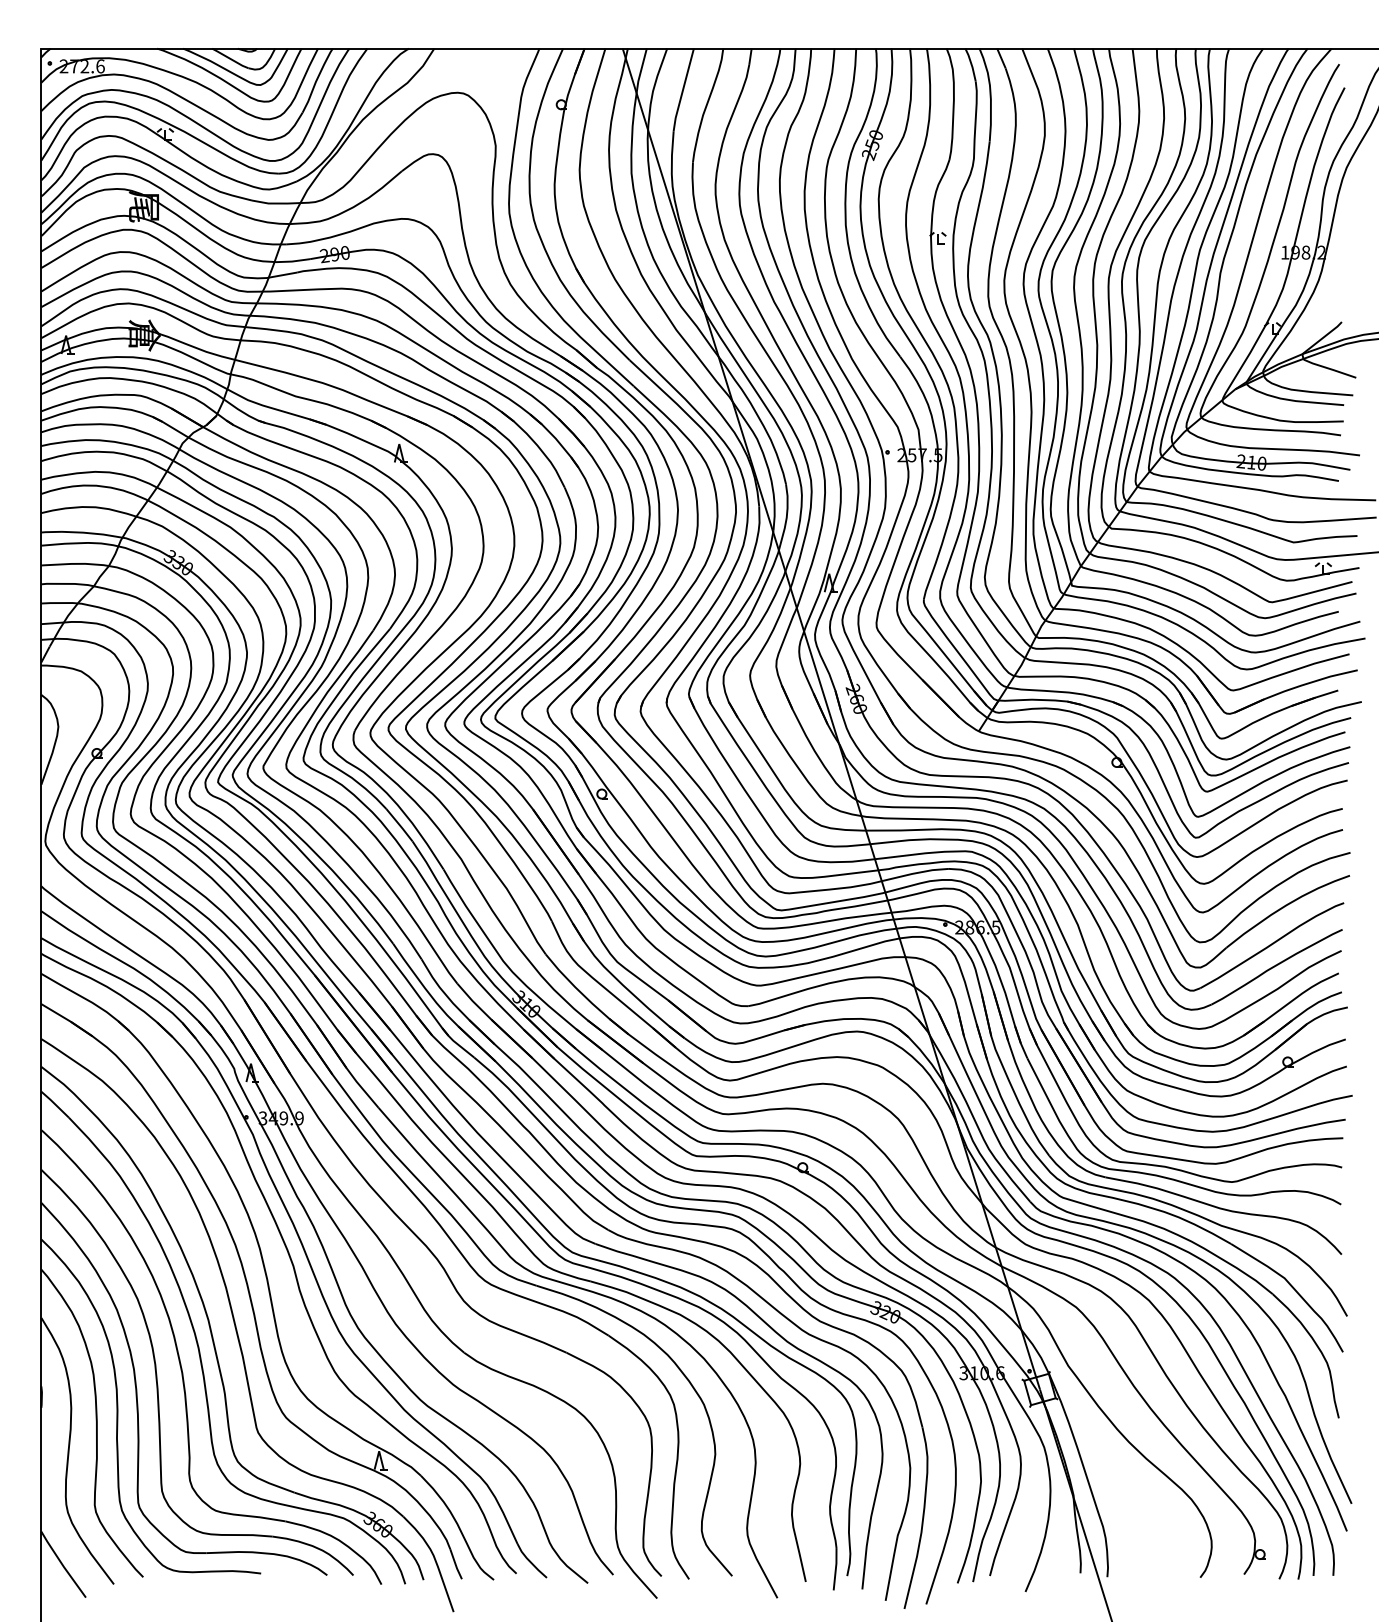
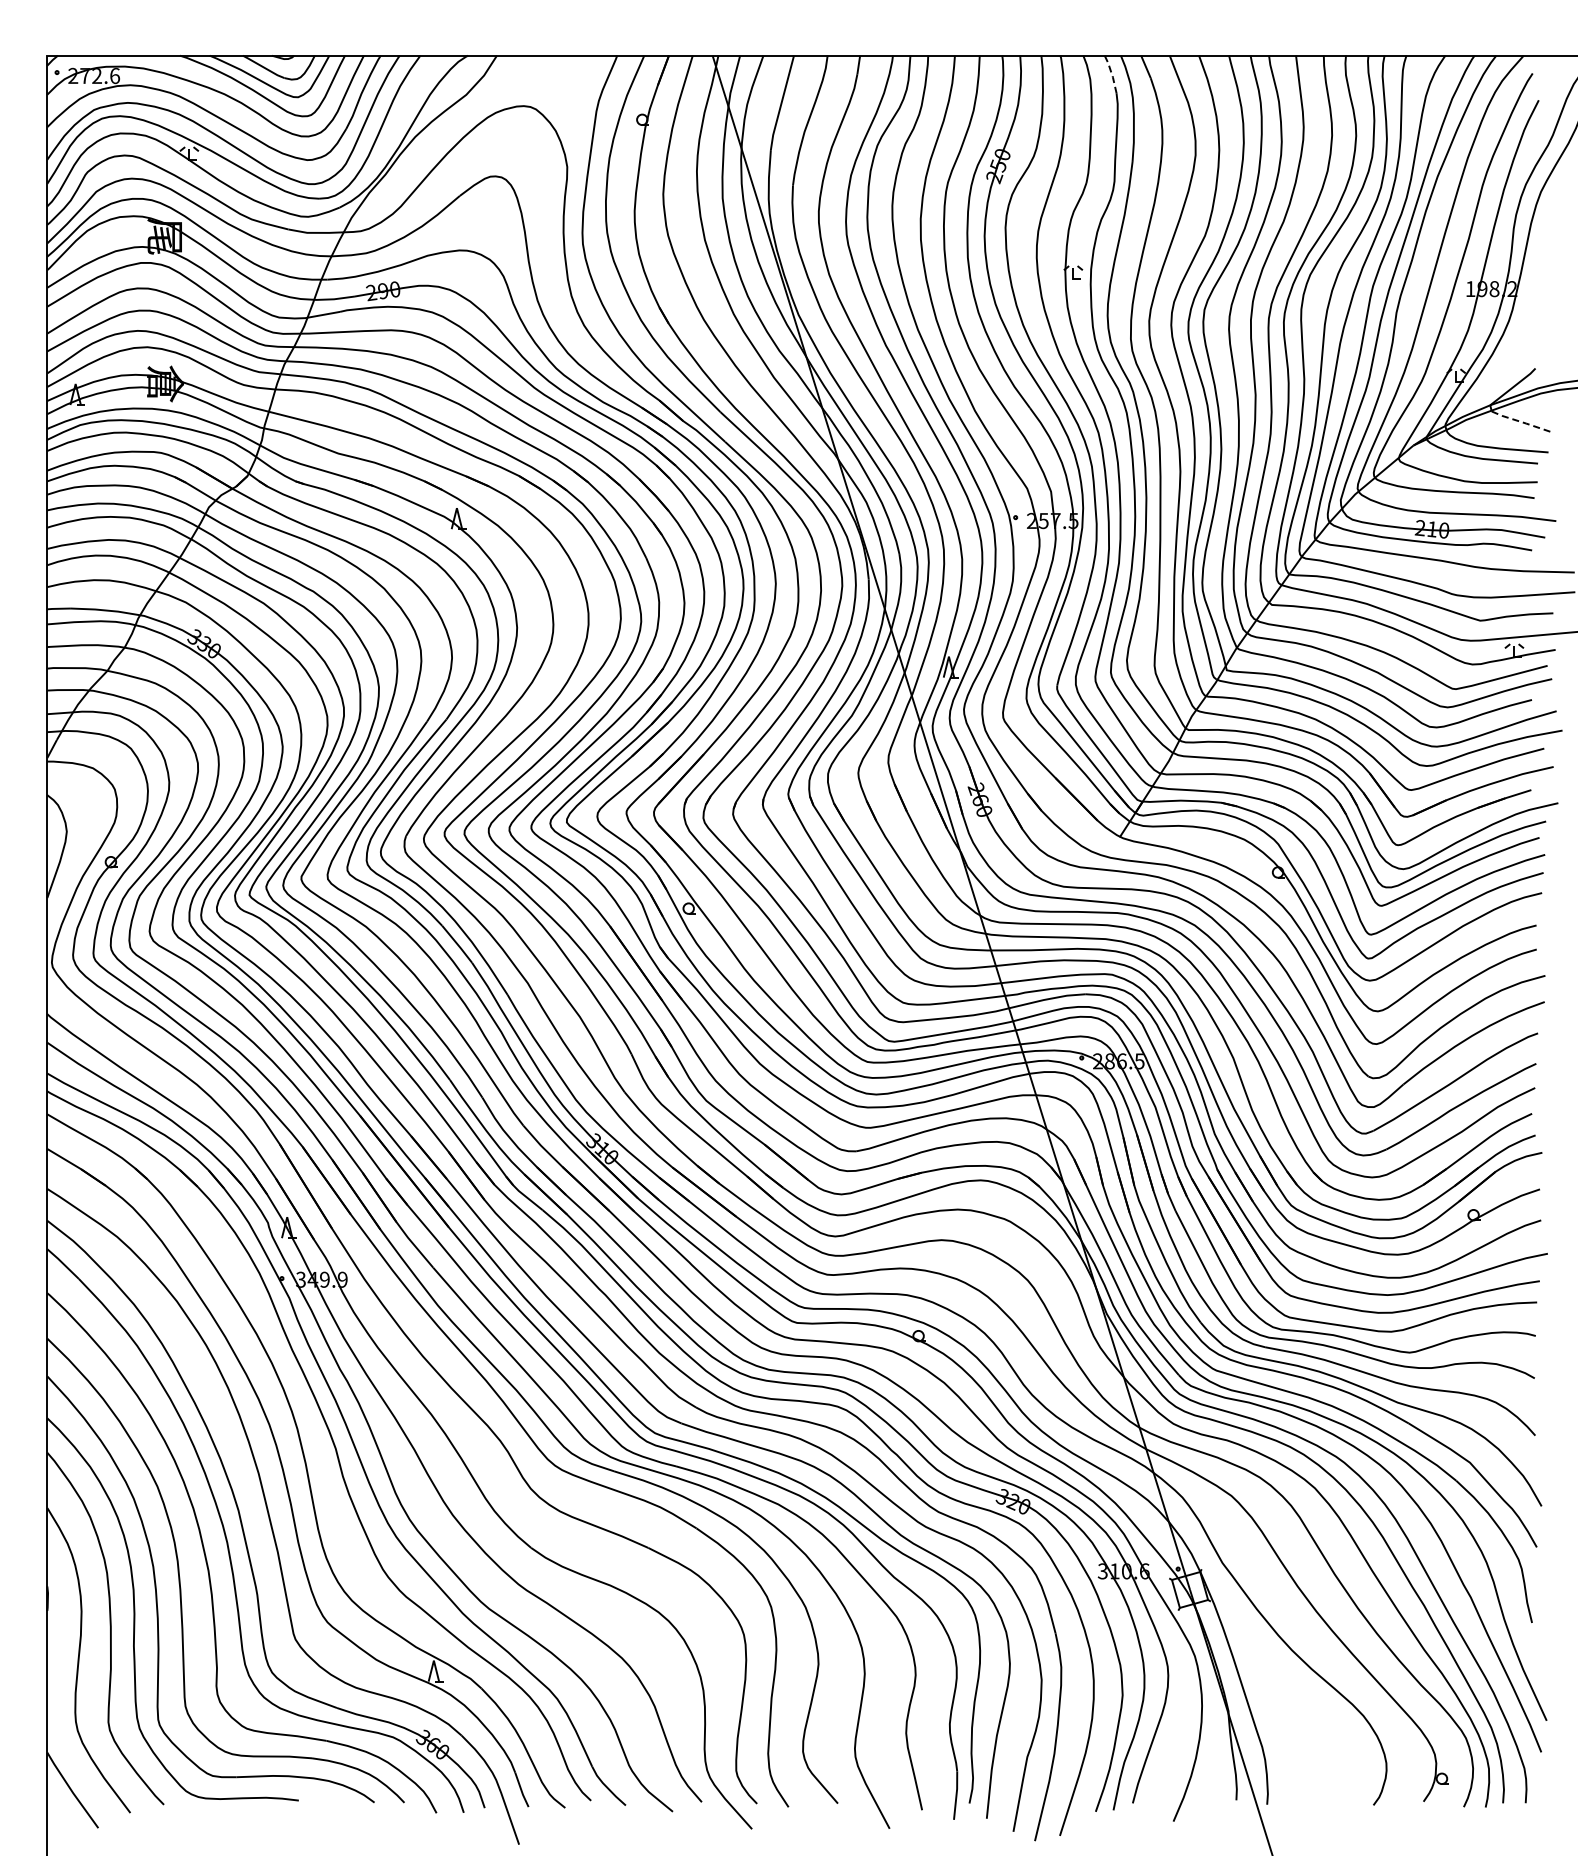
line: (971, 65) -> (1111, 74), solid -> dashed
line: (1329, 369) -> (1521, 422), solid -> dashed

